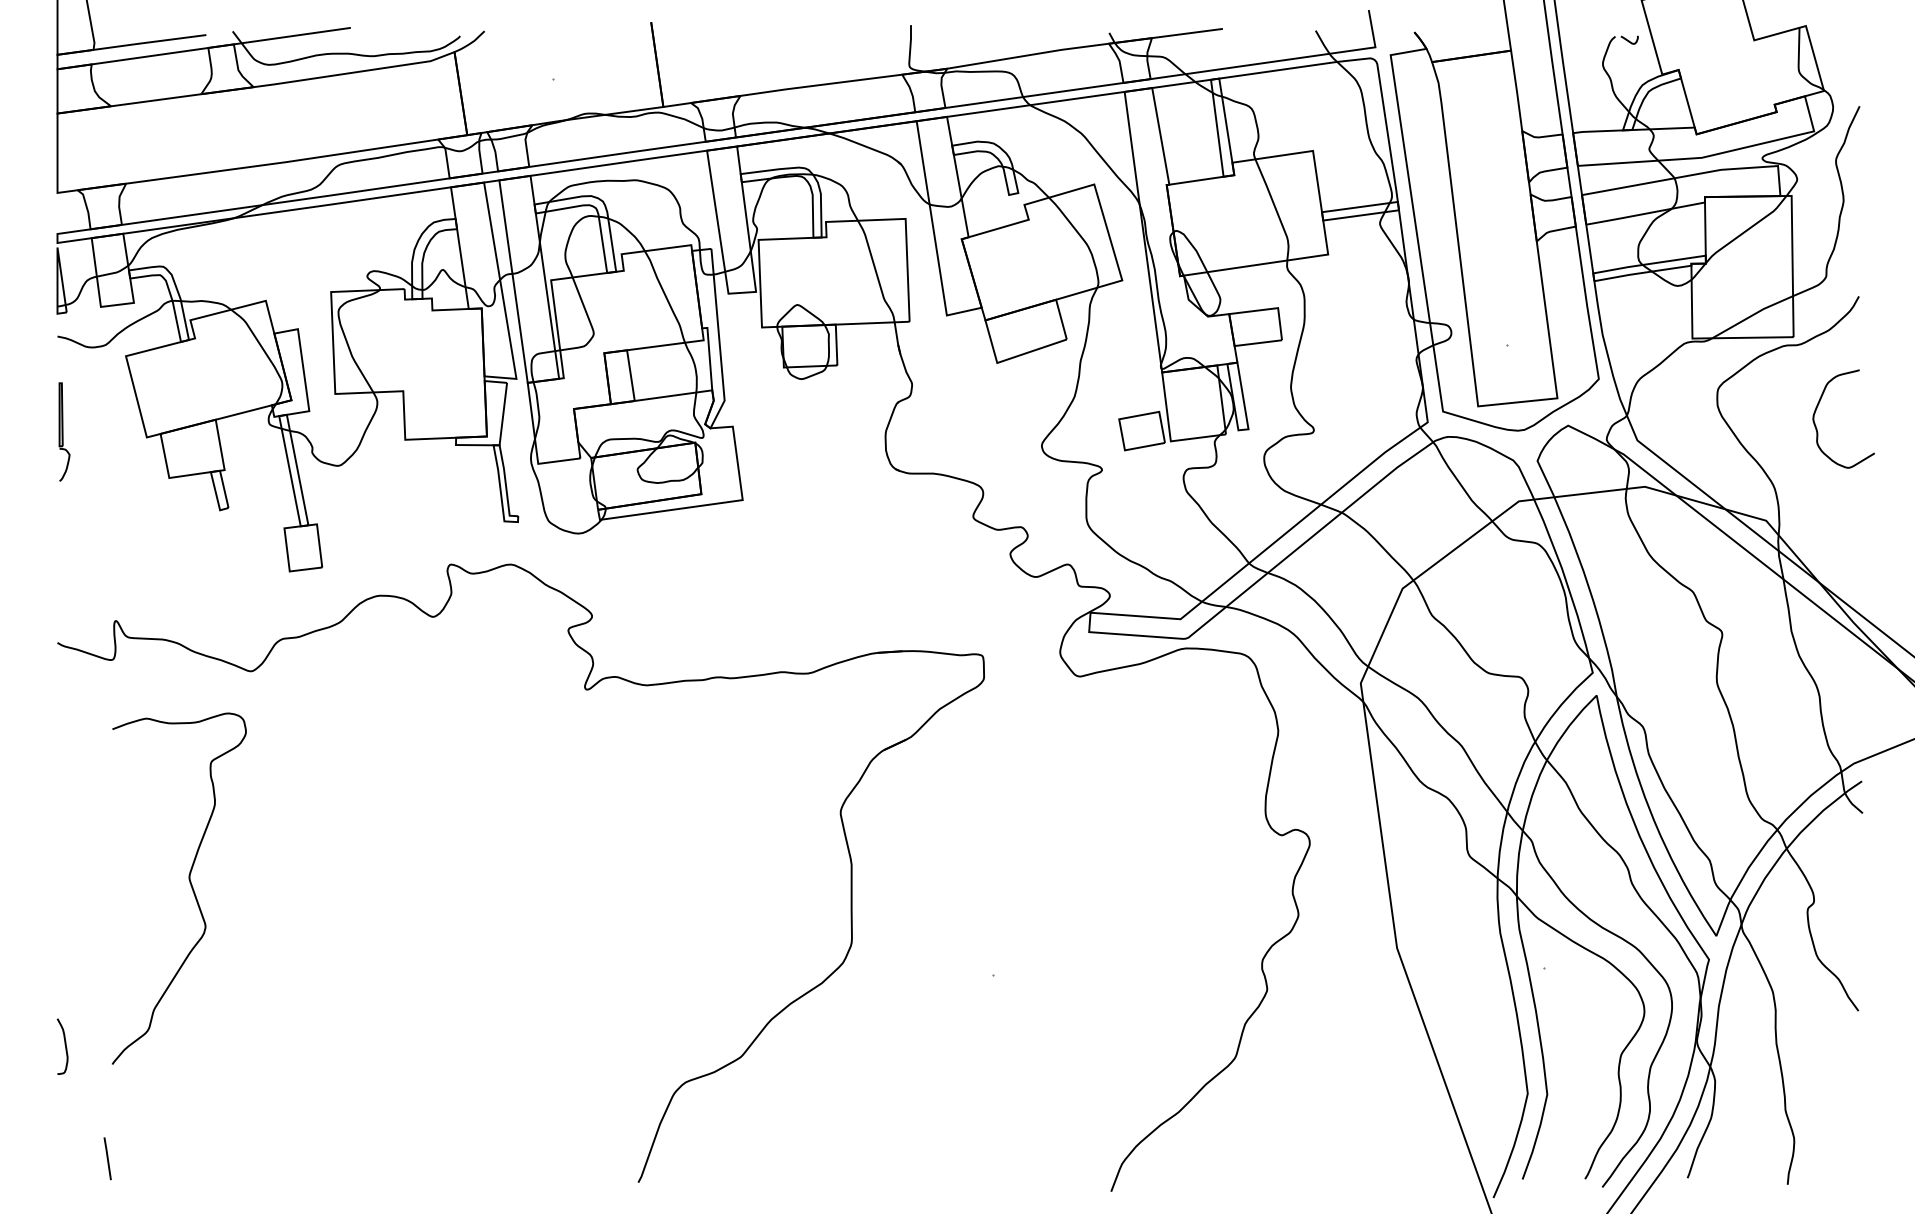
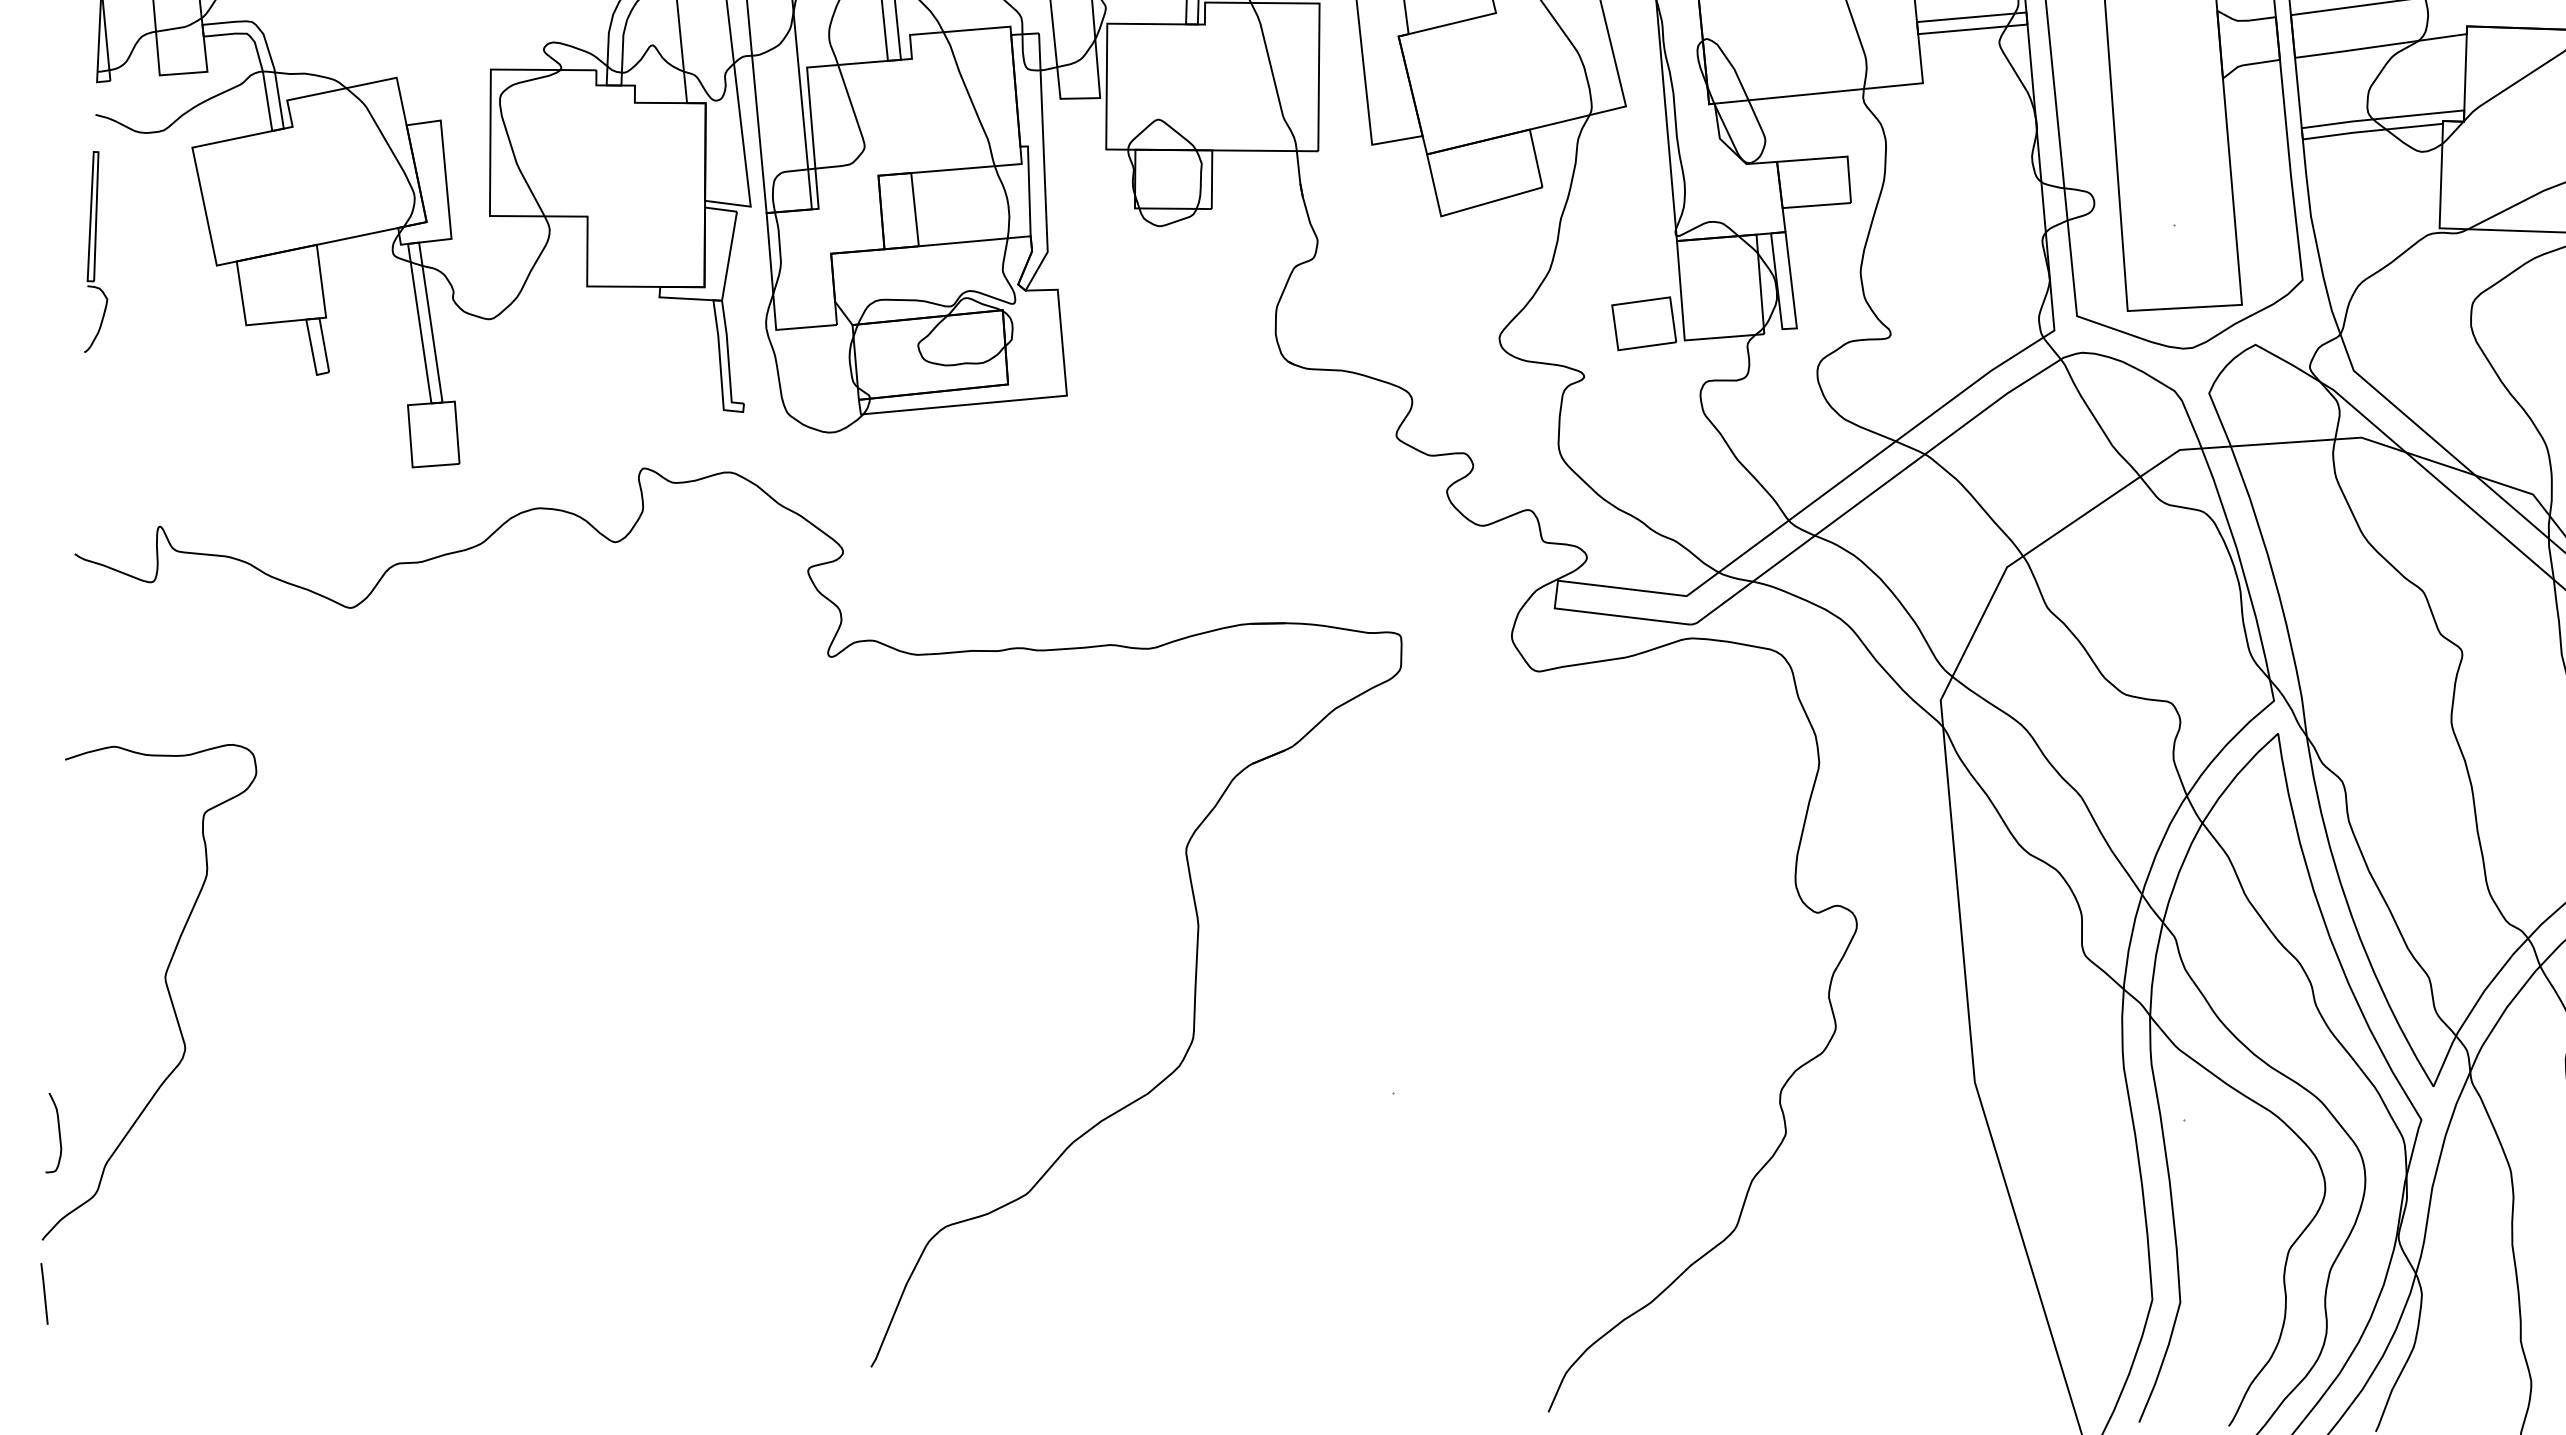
part: (64, 431) -> (99, 251), size x1.43
curve: (189, 883) -> (165, 986), moved
line: (107, 1158) -> (44, 1293), moved

